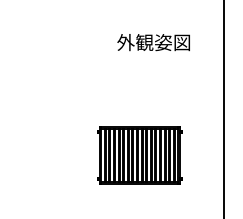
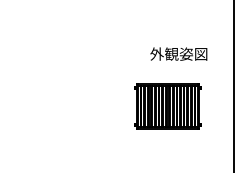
text: (153, 41) -> (178, 53), moved
part: (139, 155) -> (167, 106), moved

